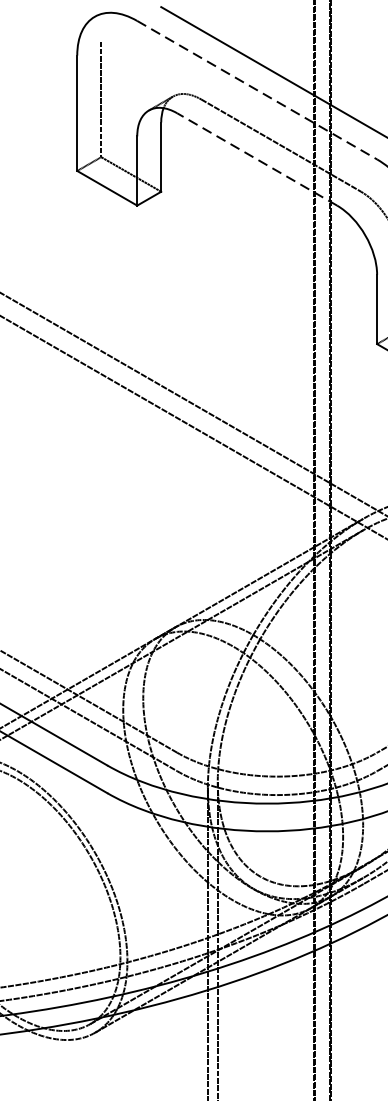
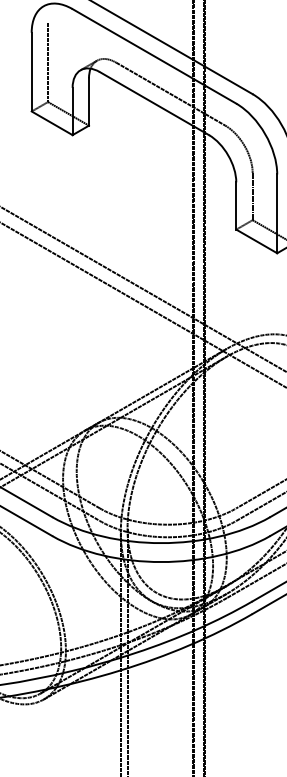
line: (257, 90) -> (154, 56), dashed -> solid
line: (257, 159) -> (154, 103), dashed -> solid

